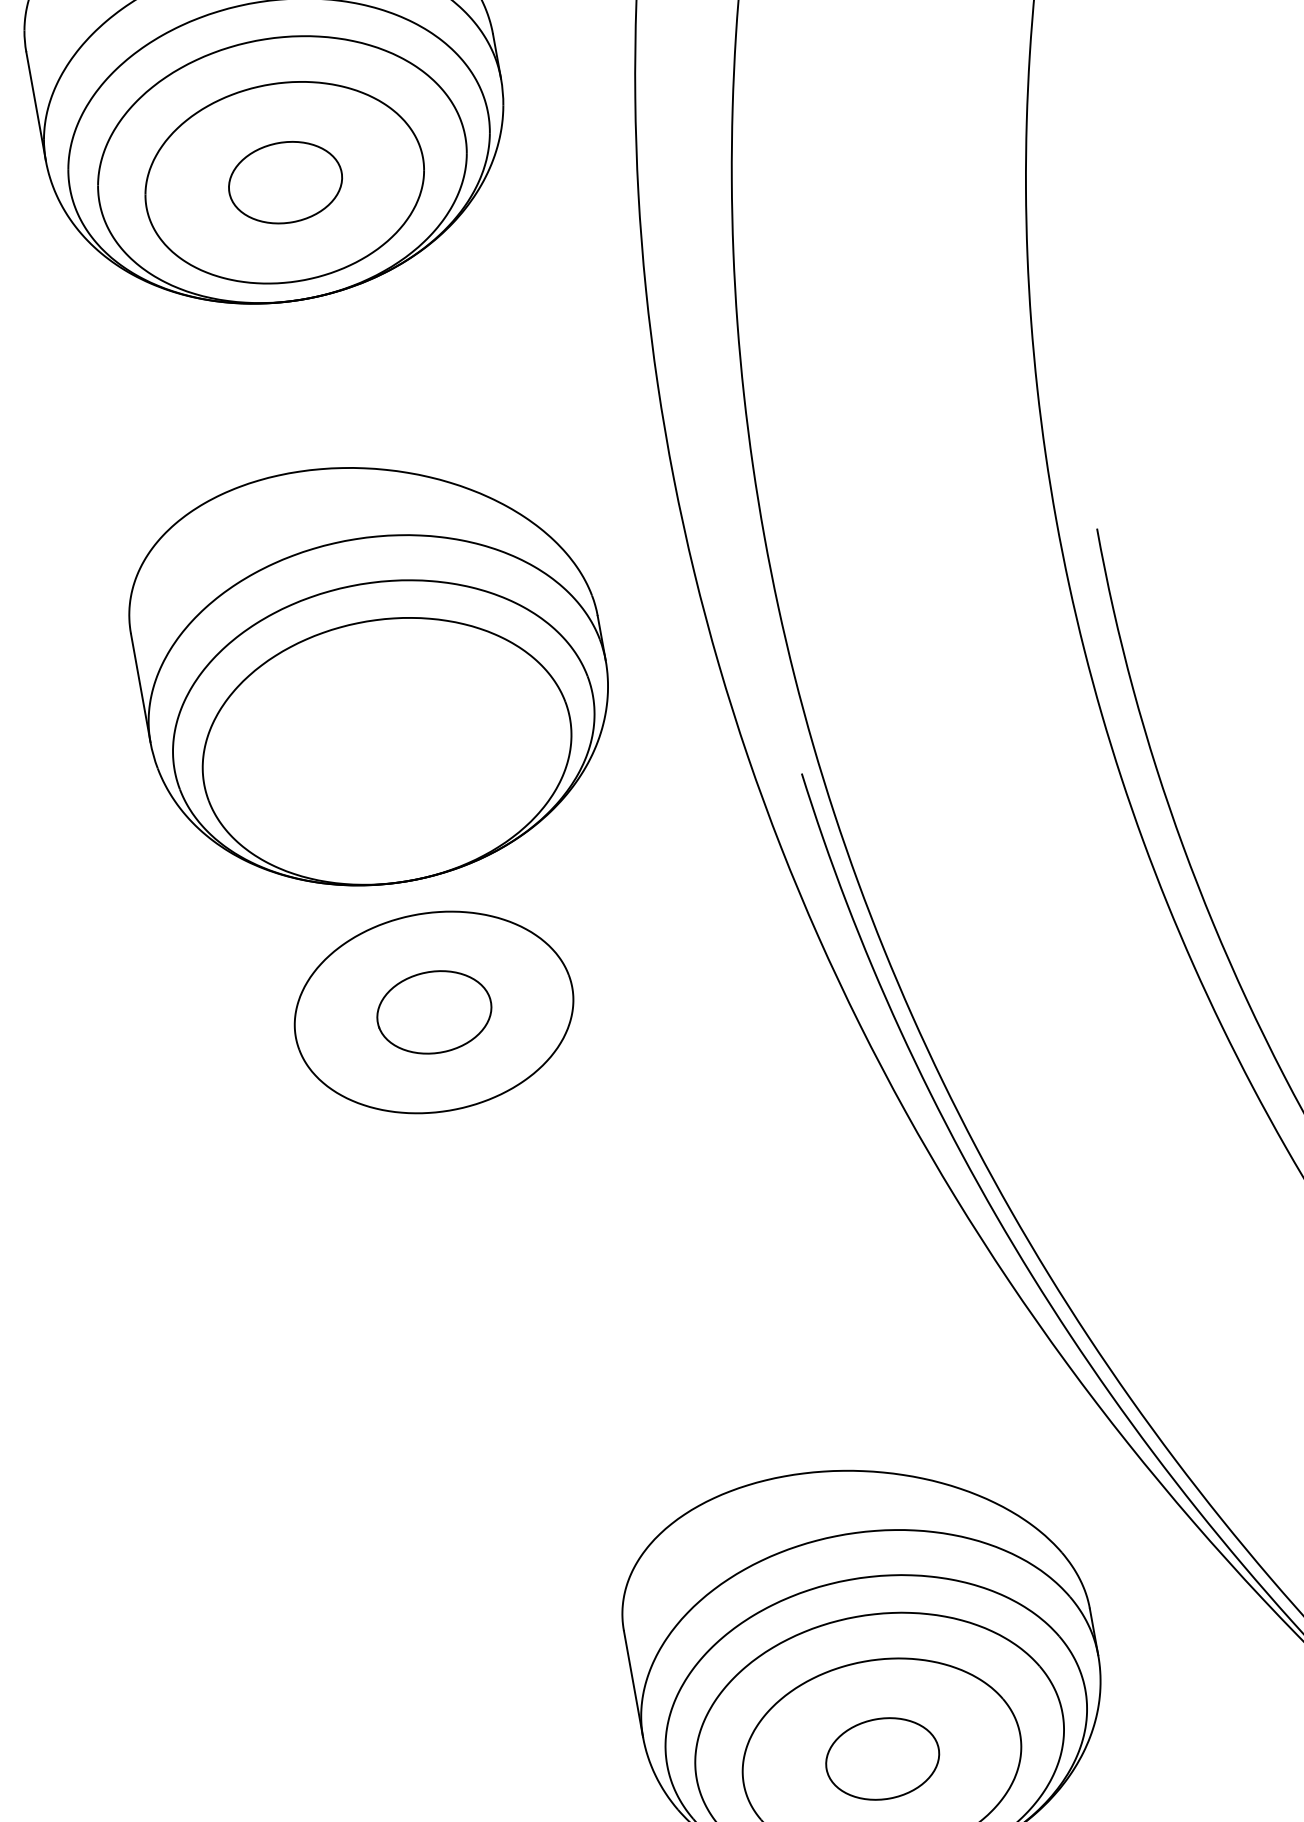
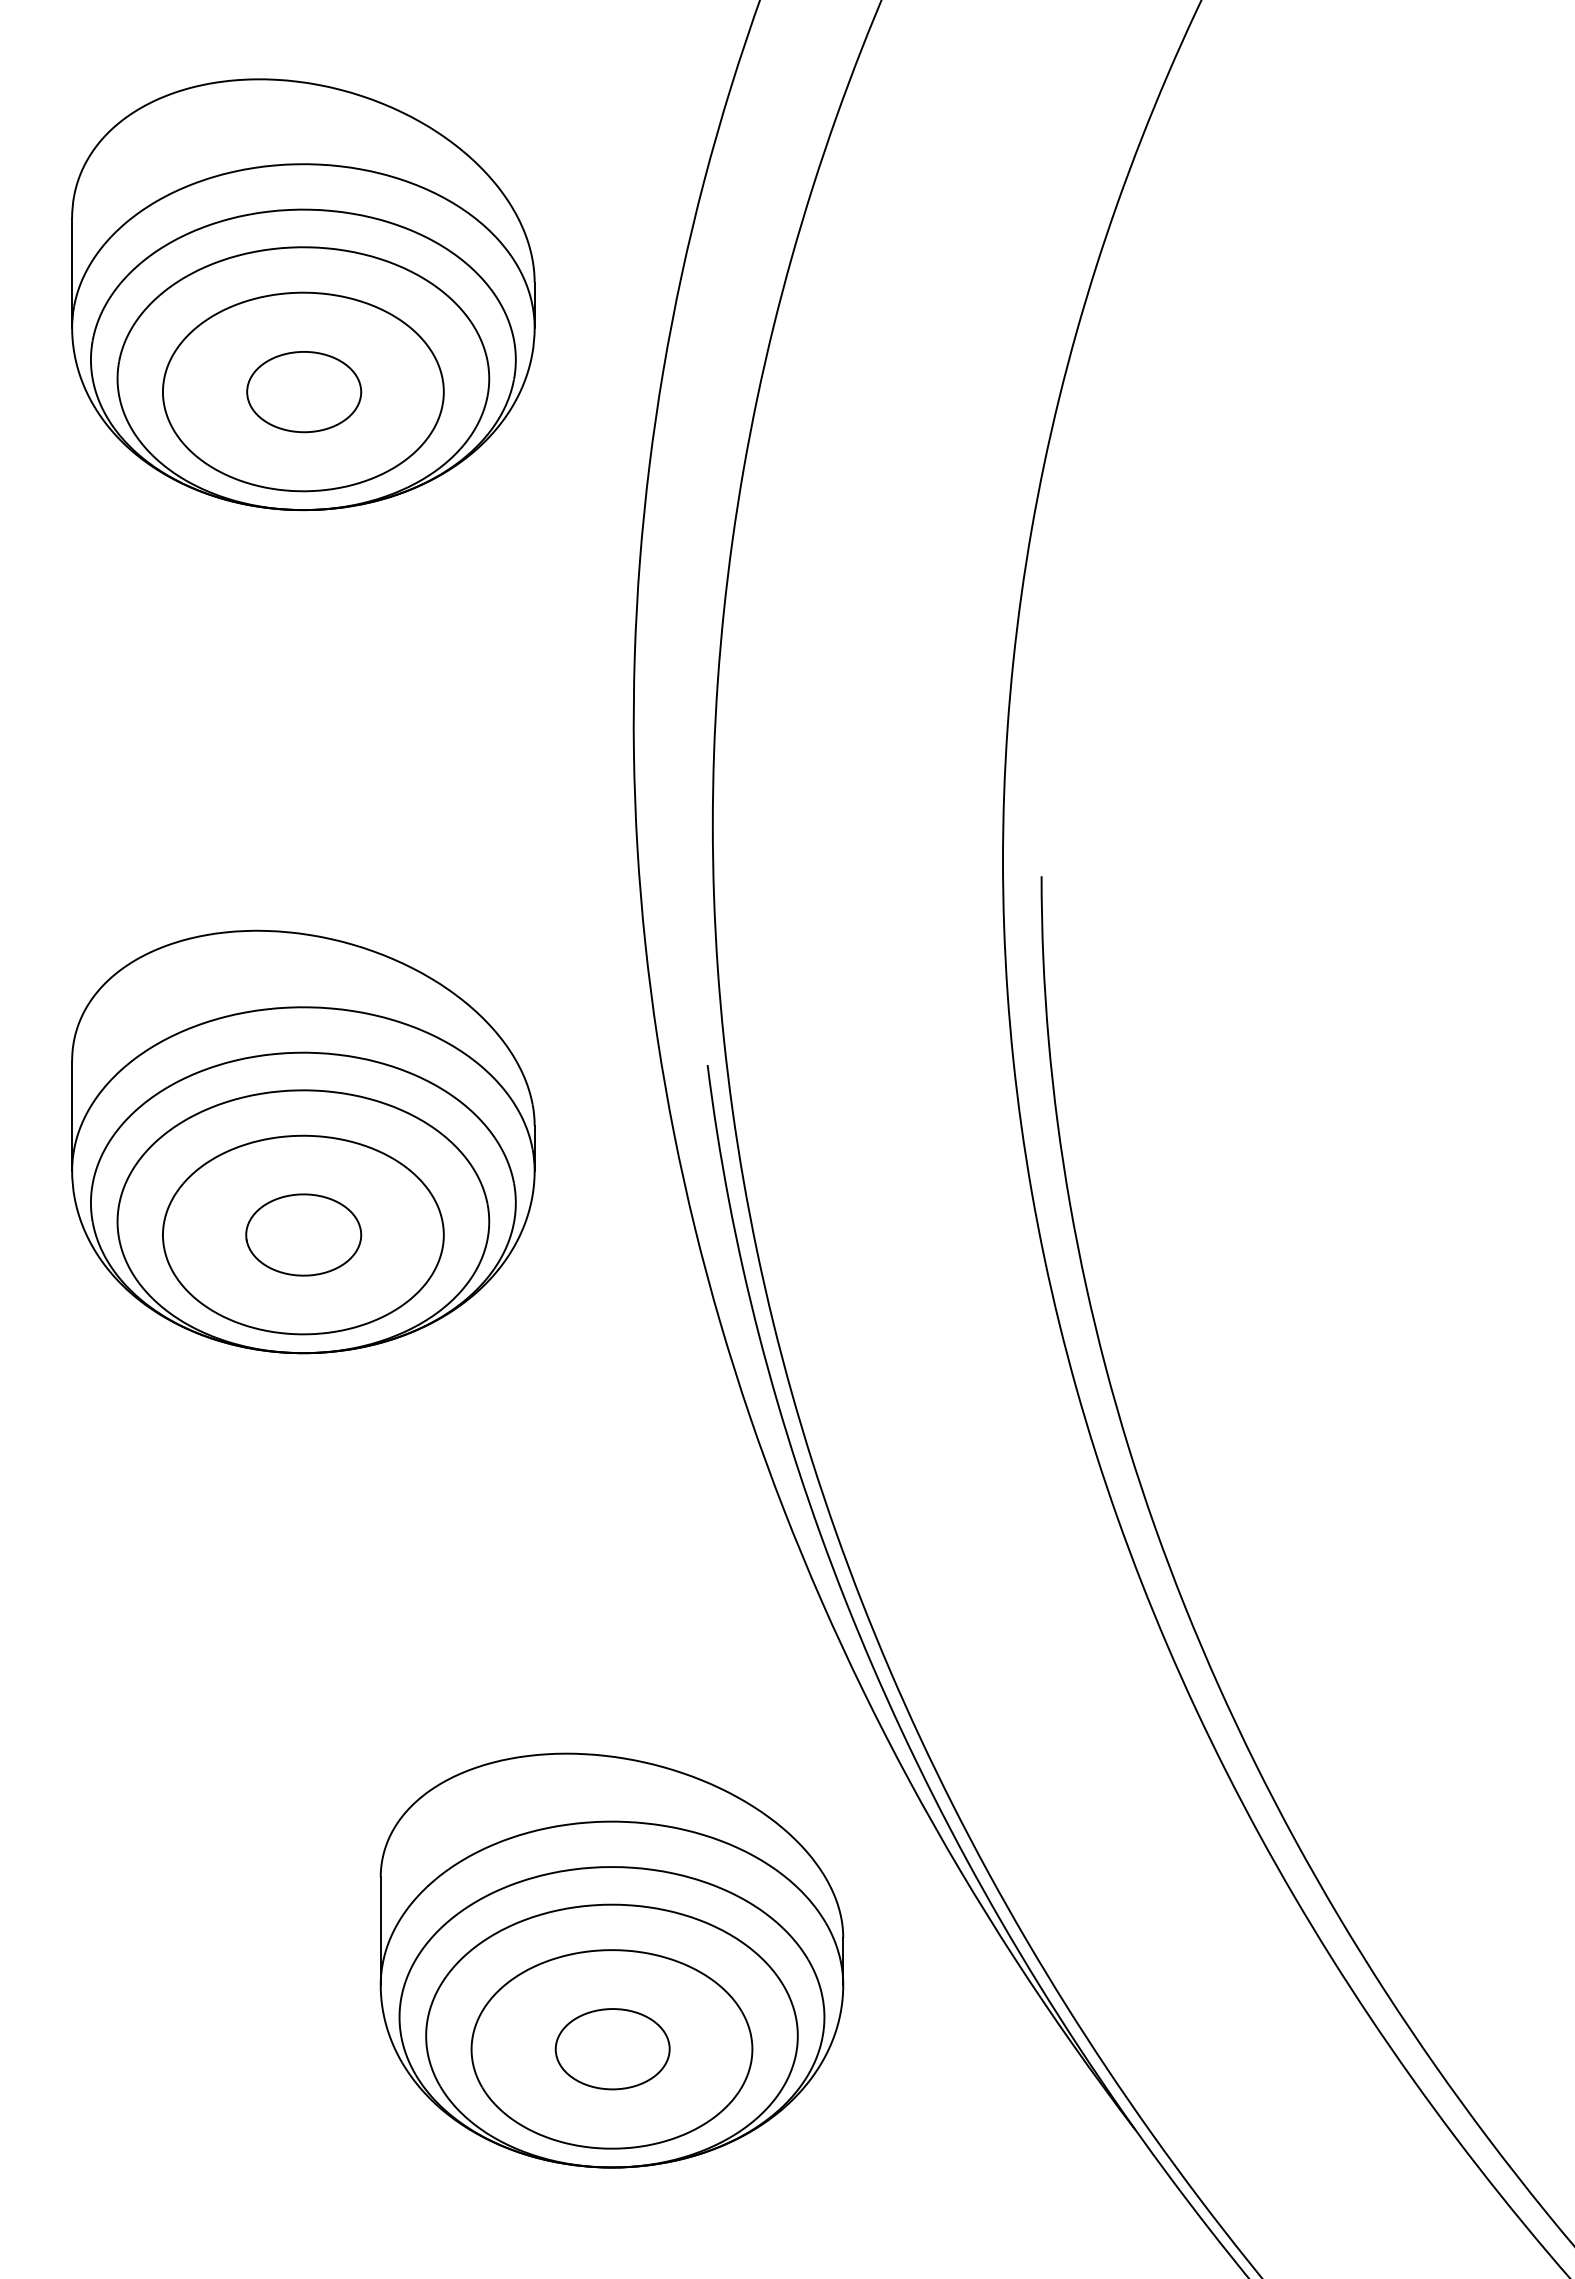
part: (372, 672) -> (303, 1141), moved

